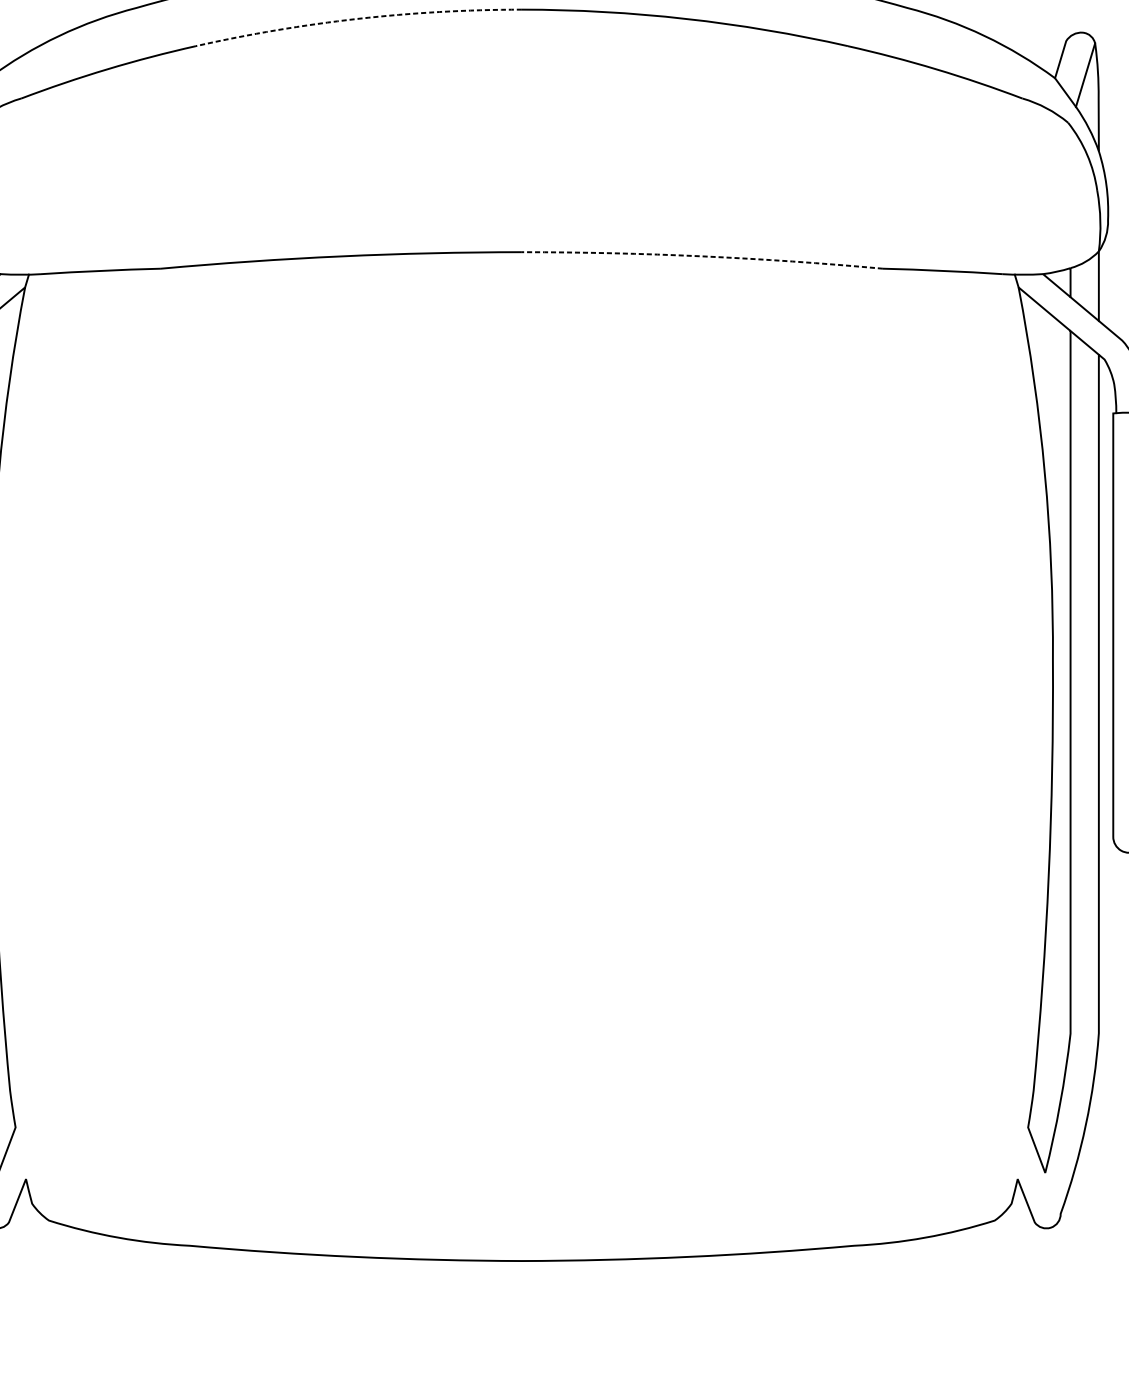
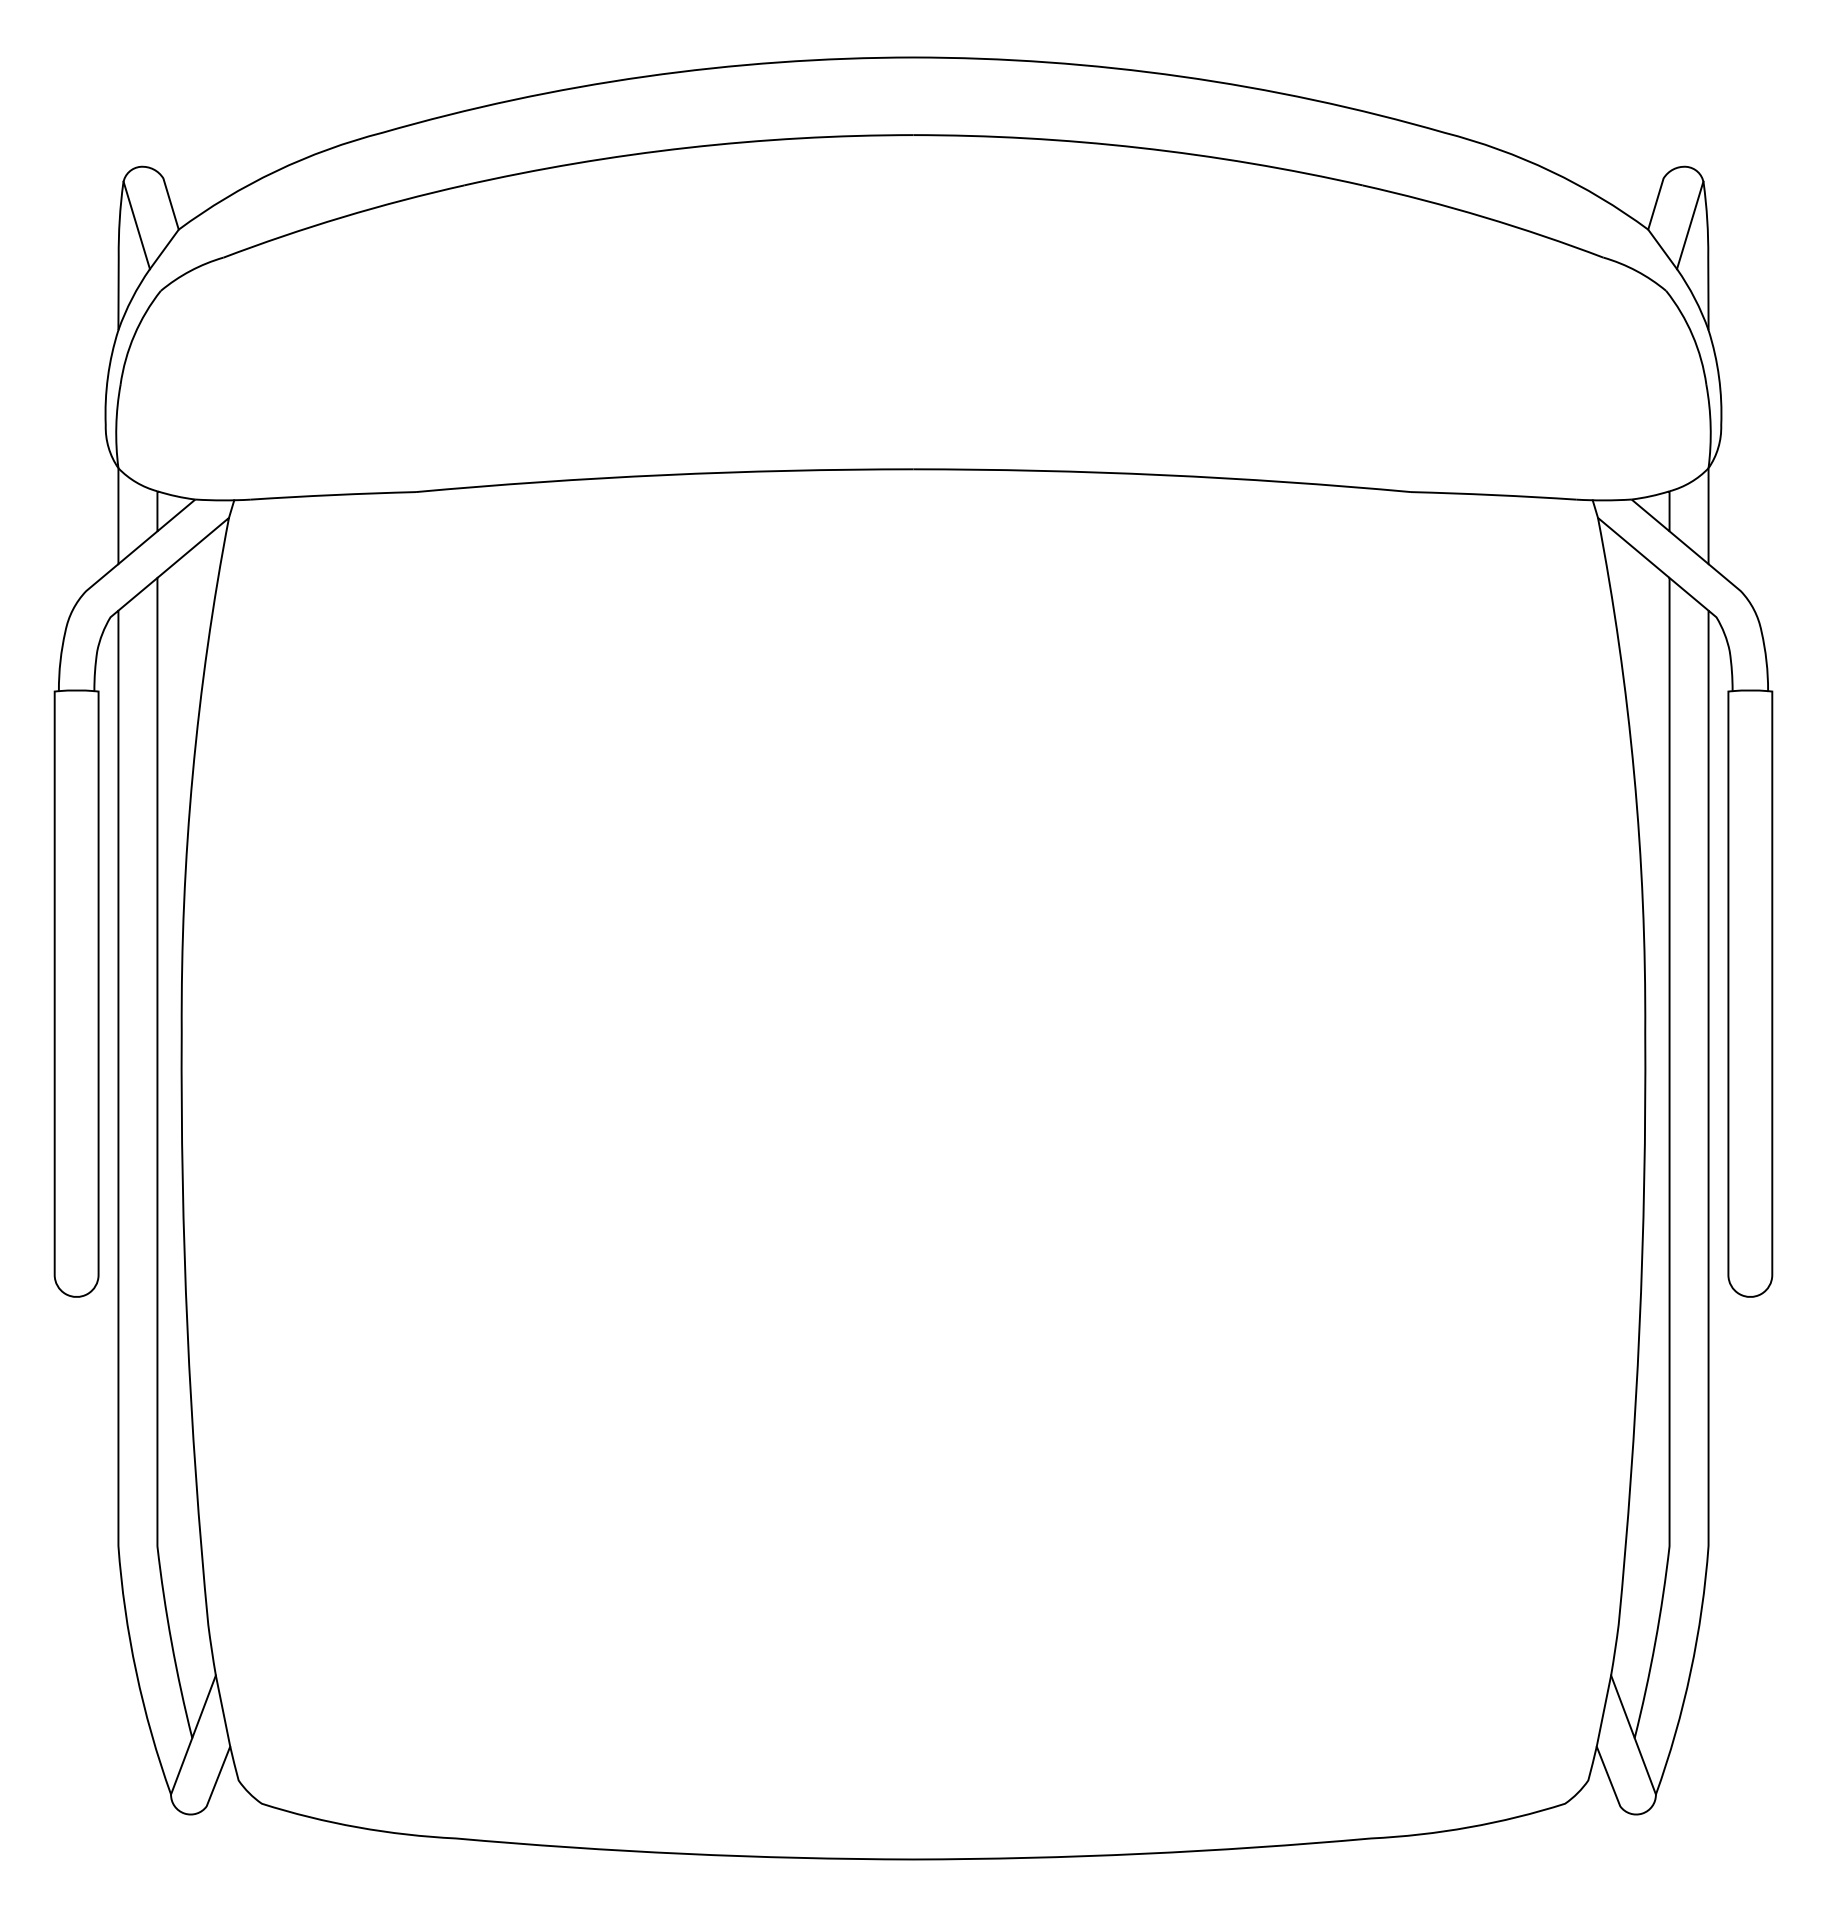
arc: (357, 18) -> (687, 147), dashed -> solid
arc: (702, 256) -> (1162, 475), dashed -> solid
line: (20, 1152) -> (222, 1710), added
line: (1022, 1152) -> (1603, 1710), added
line: (1052, 1193) -> (1644, 1766), added

